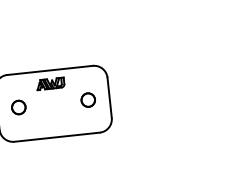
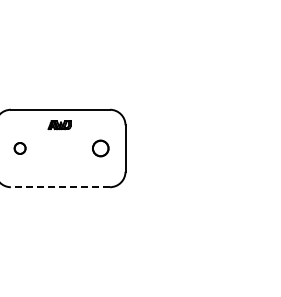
part: (50, 83) -> (59, 124), size x0.7
part: (18, 107) -> (19, 148), size x0.7
line: (57, 137) -> (60, 187), solid -> dashed

